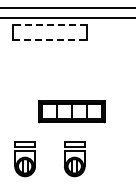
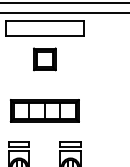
line: (49, 25) -> (44, 21), dashed -> solid
line: (50, 39) -> (45, 35), dashed -> solid
part: (49, 61) -> (44, 58), added
part: (71, 111) -> (44, 110), moved

